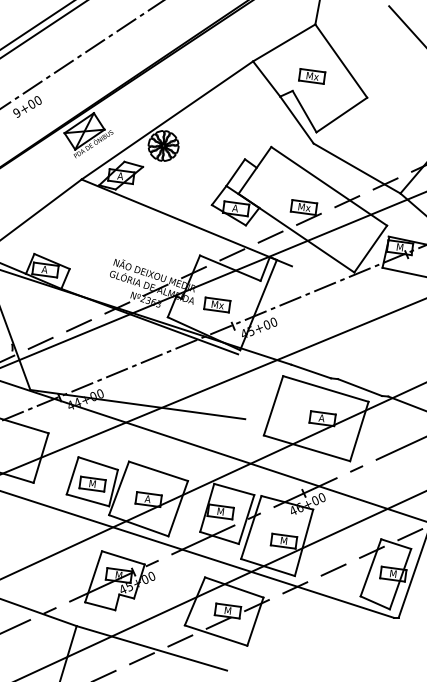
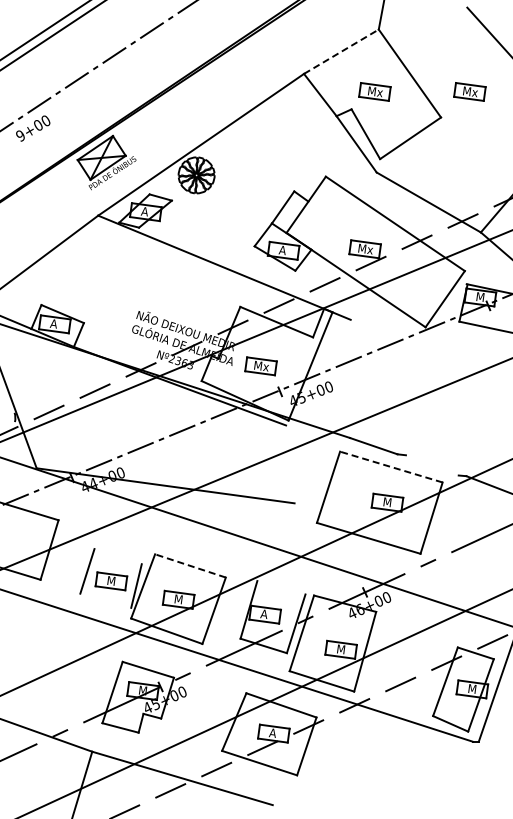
line: (284, 42) -> (341, 51), solid -> dashed
part: (390, 76) -> (469, 91), added
line: (359, 387) -> (431, 465), removed
line: (325, 389) -> (391, 467), solid -> dashed
text: (321, 418) -> (386, 502), A -> M
line: (97, 463) -> (117, 556), removed
line: (158, 470) -> (190, 565), solid -> dashed
line: (234, 489) -> (281, 587), removed
text: (147, 499) -> (177, 599), A -> M
line: (87, 500) -> (105, 600), removed
text: (220, 511) -> (264, 614), M -> A
text: (226, 610) -> (272, 733), M -> A

